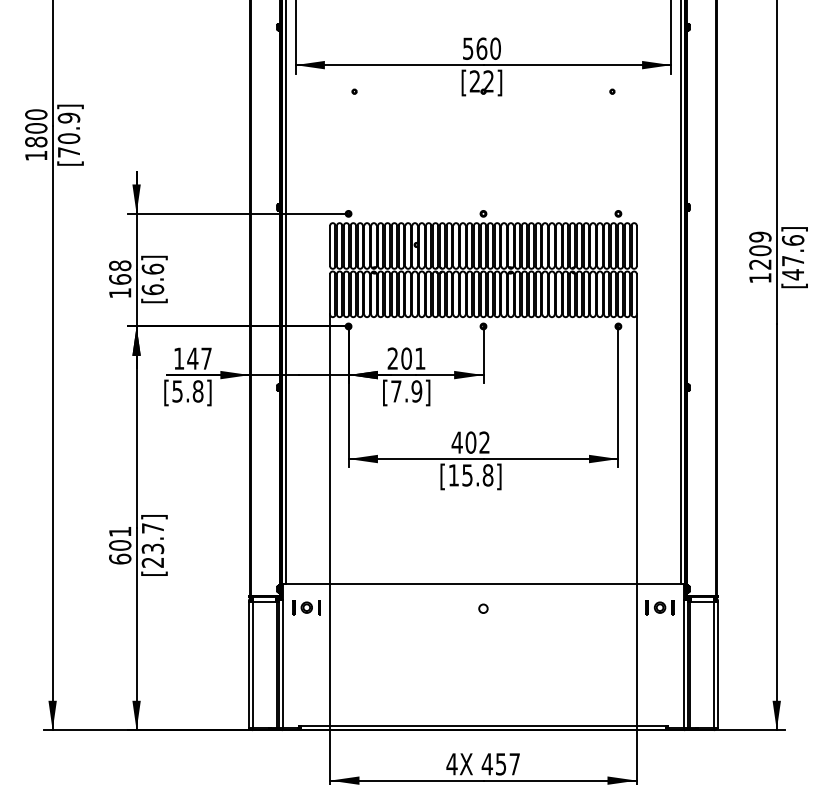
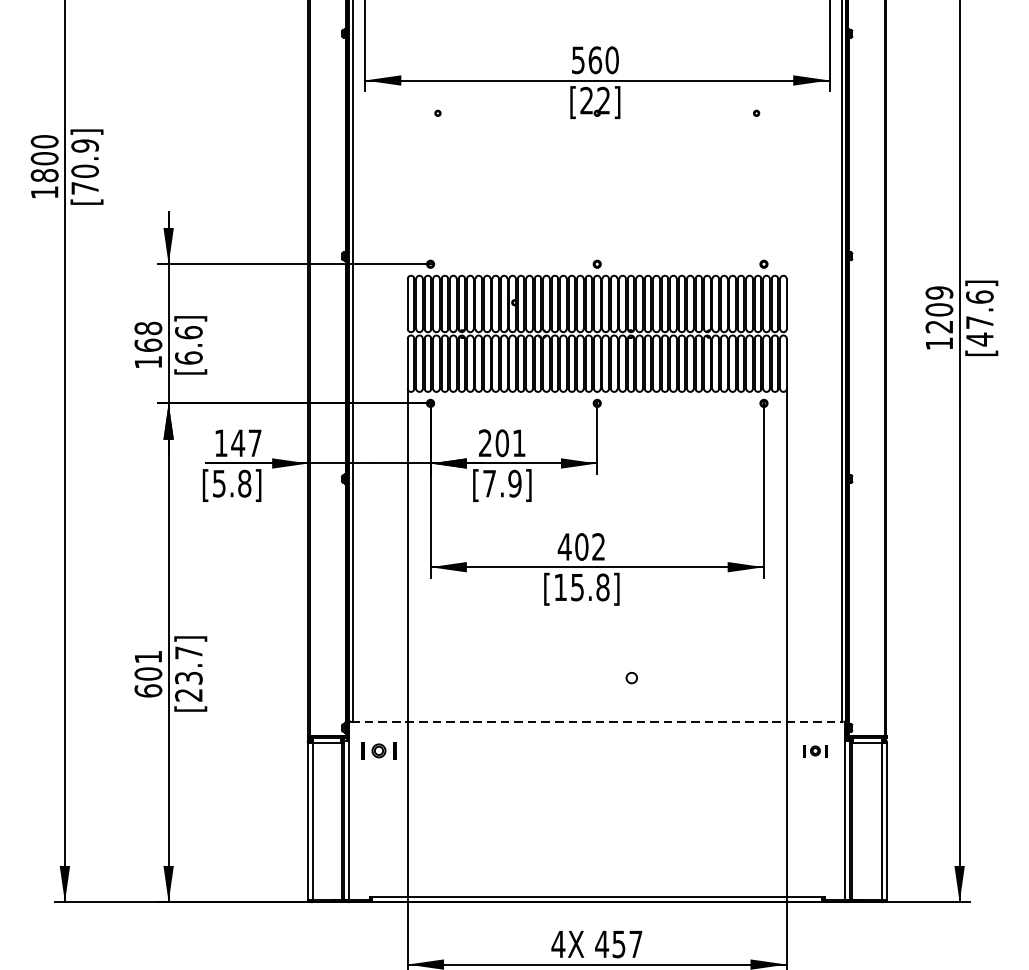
line: (483, 583) -> (597, 720), solid -> dashed
part: (659, 607) -> (814, 750), size x0.7
circle: (483, 608) -> (631, 677), moved

